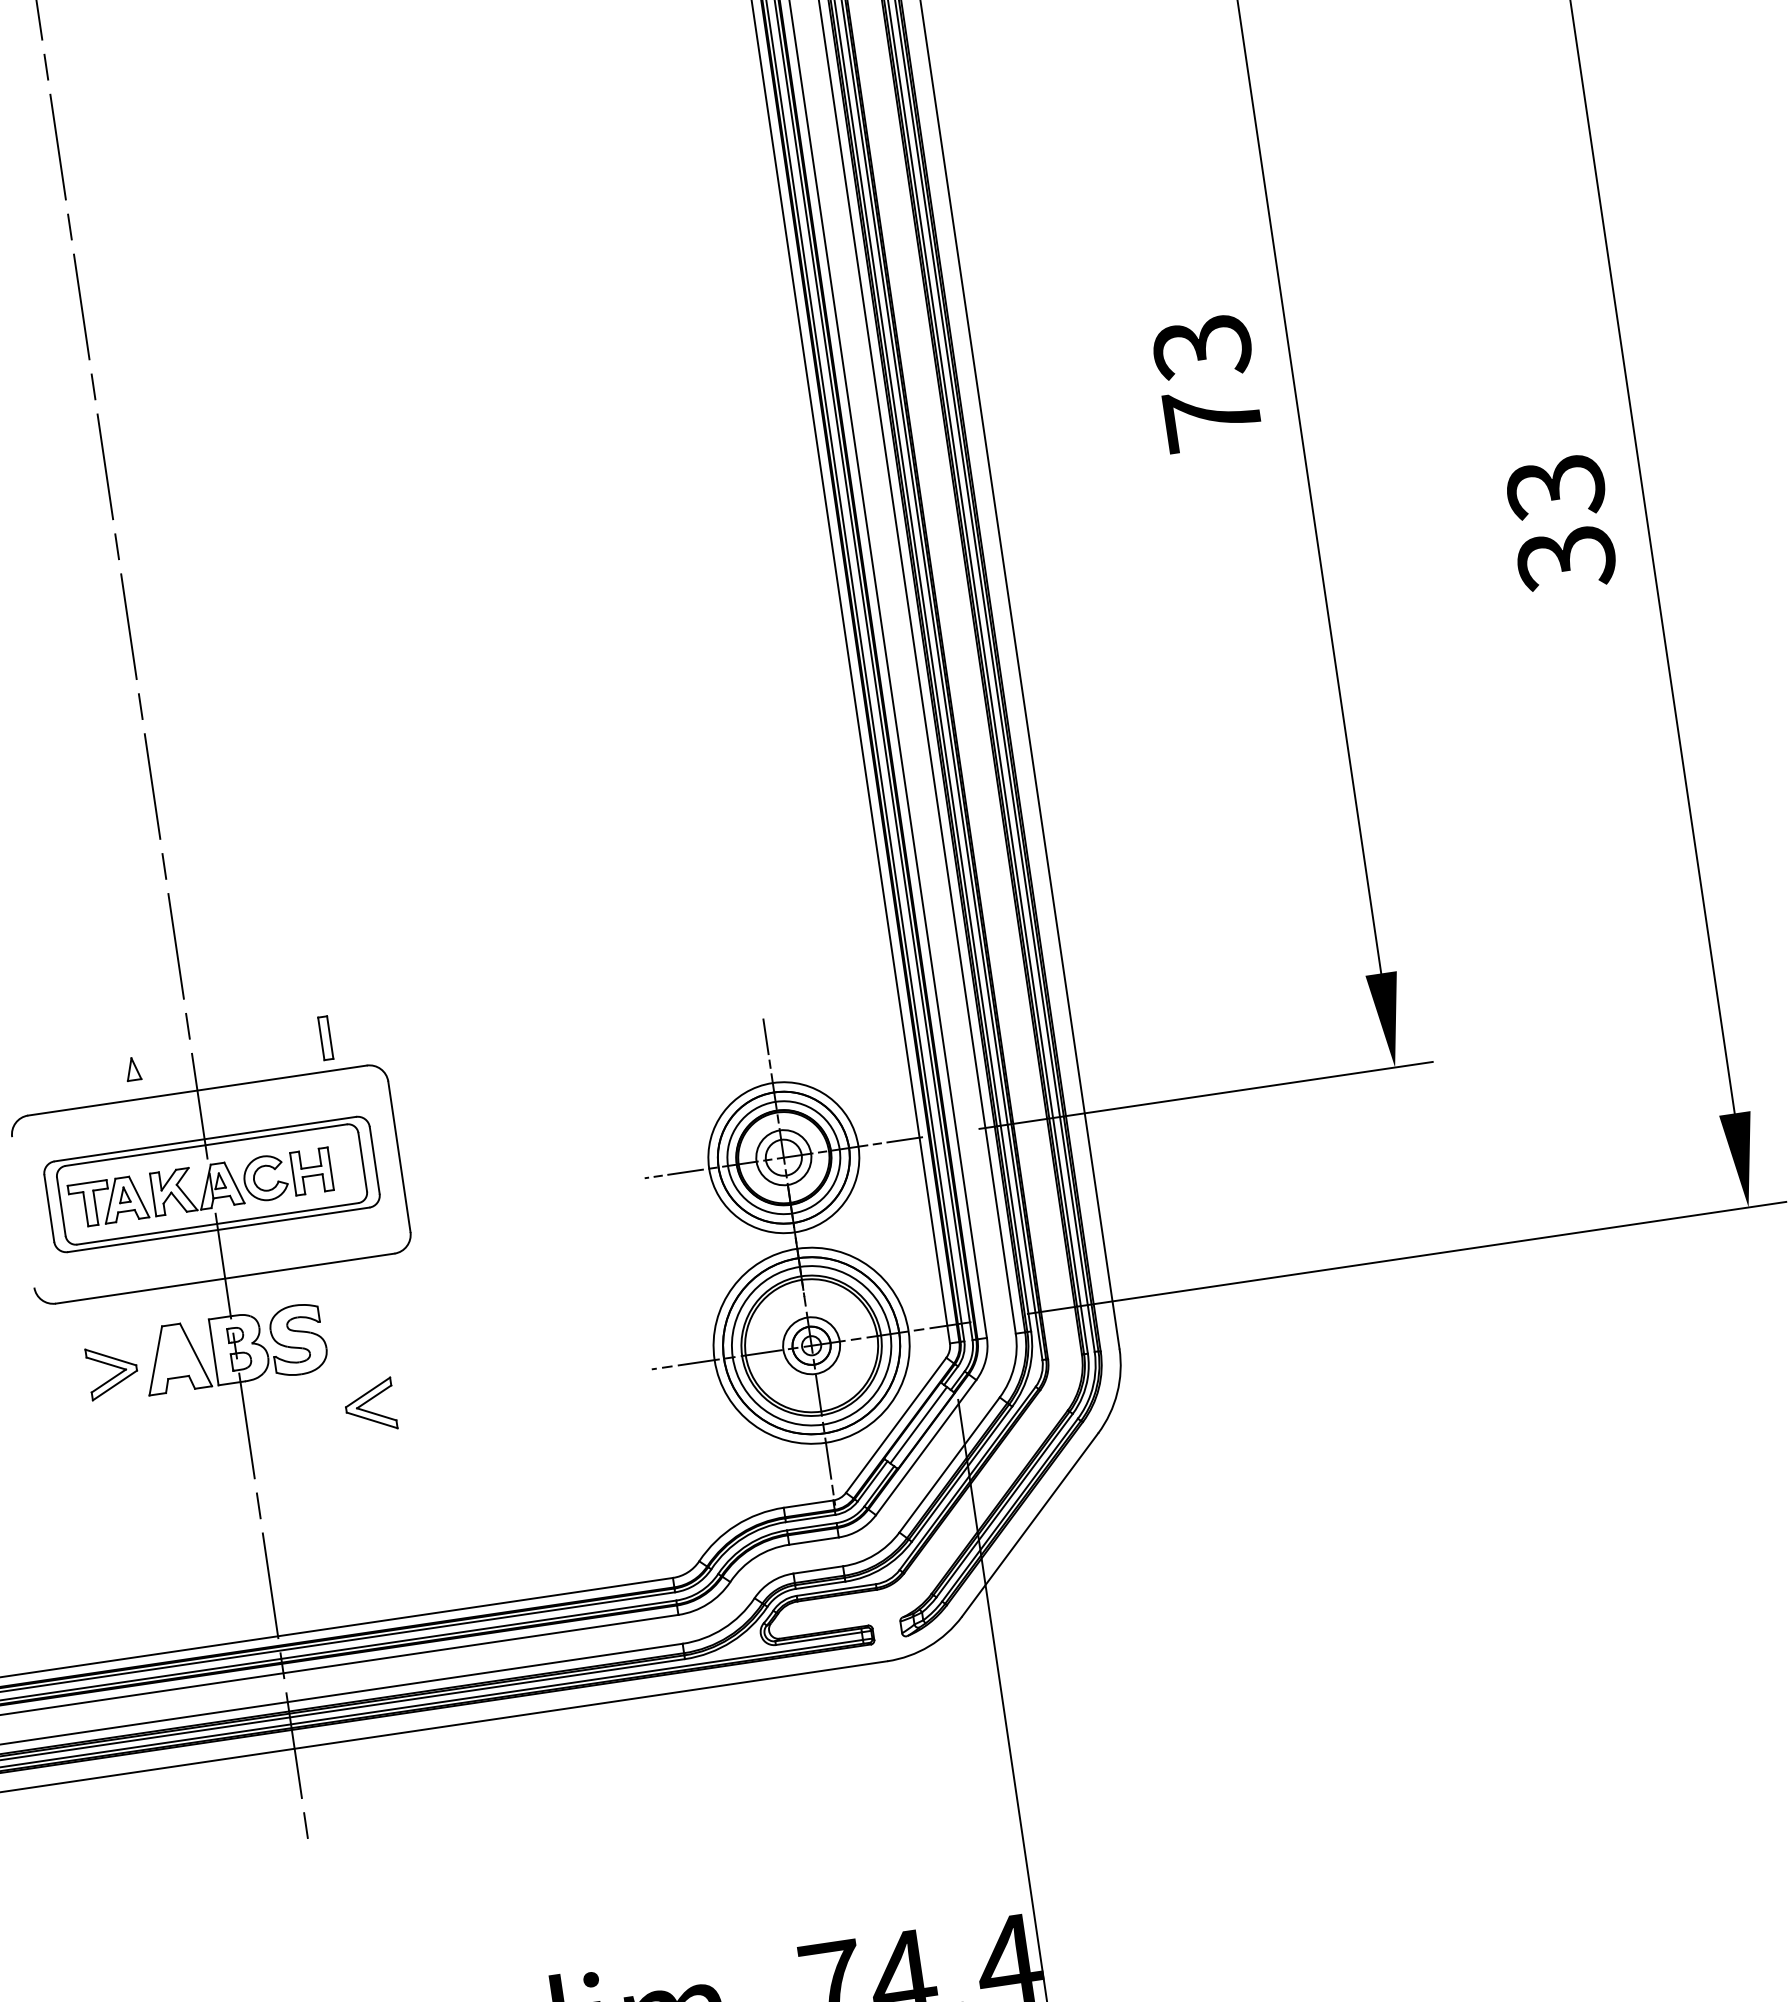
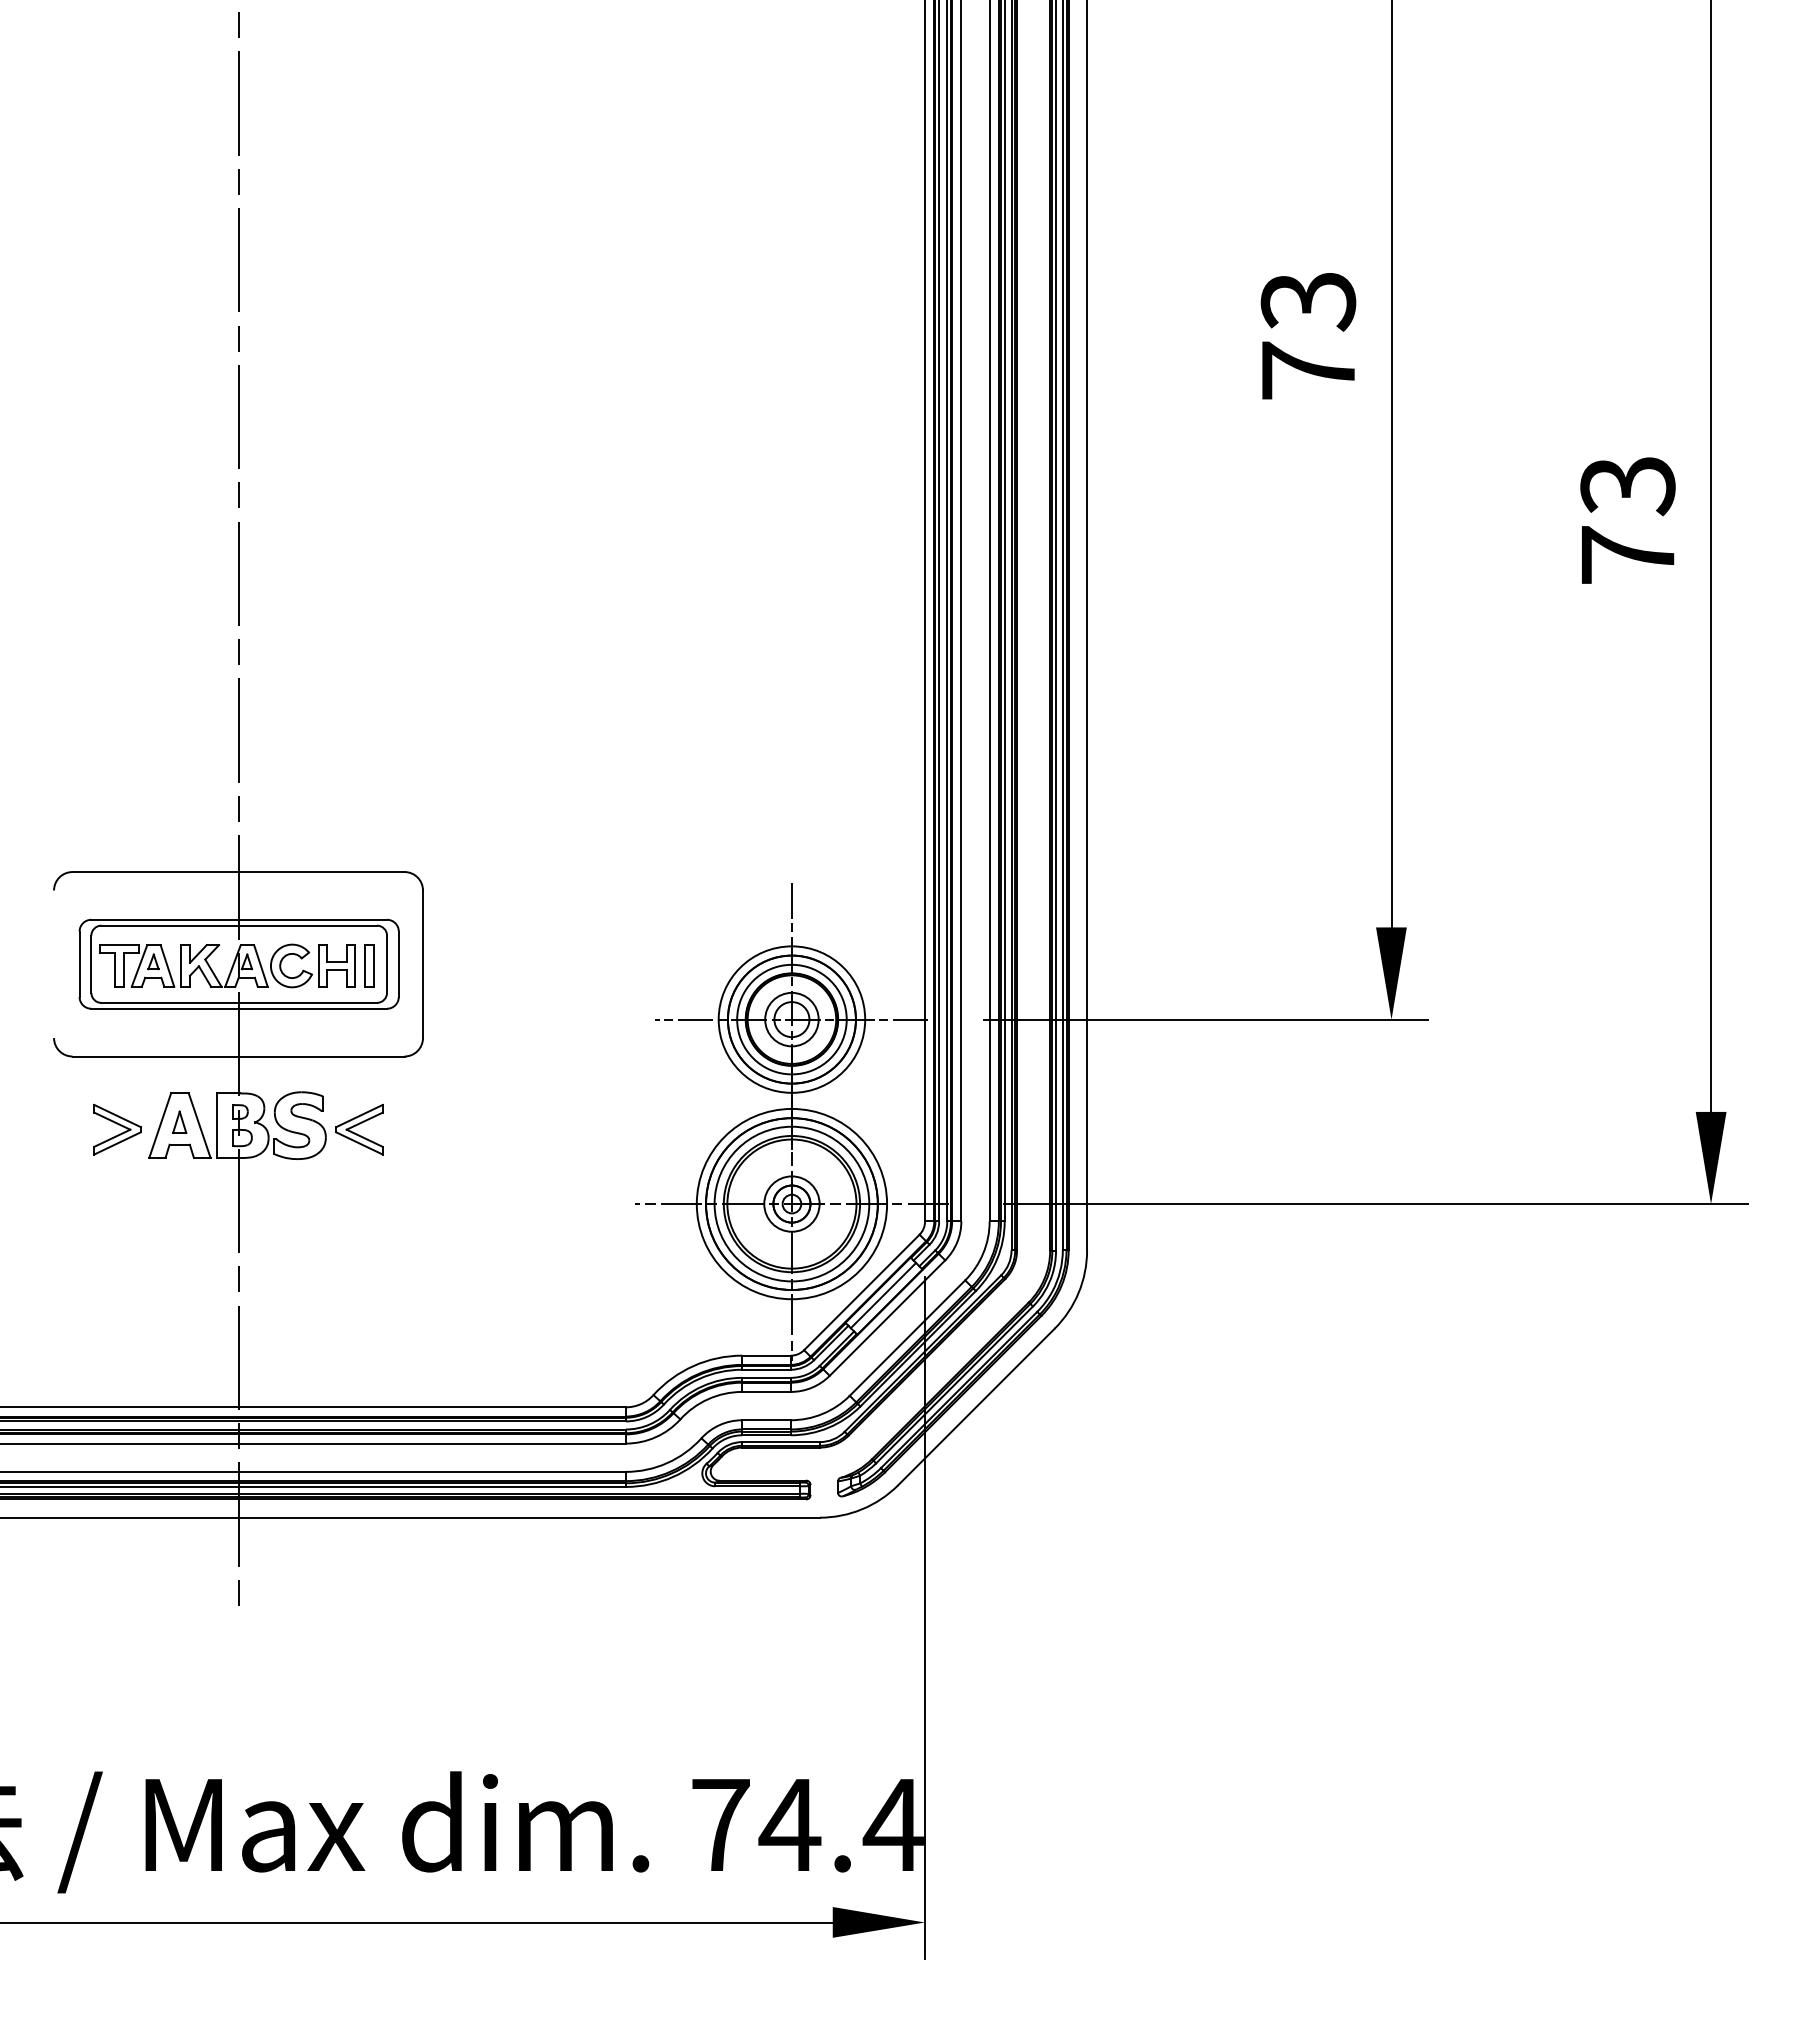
text: (1565, 559) -> (1627, 556), 33 -> 73
part: (326, 1037) -> (369, 965), moved
part: (132, 1069) -> (179, 1122), moved
part: (370, 1406) -> (359, 1129), moved

